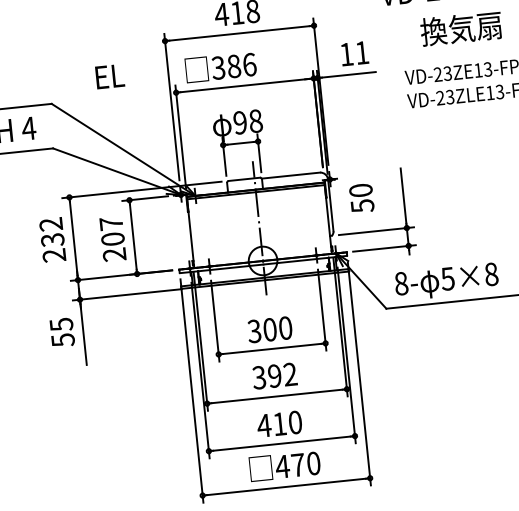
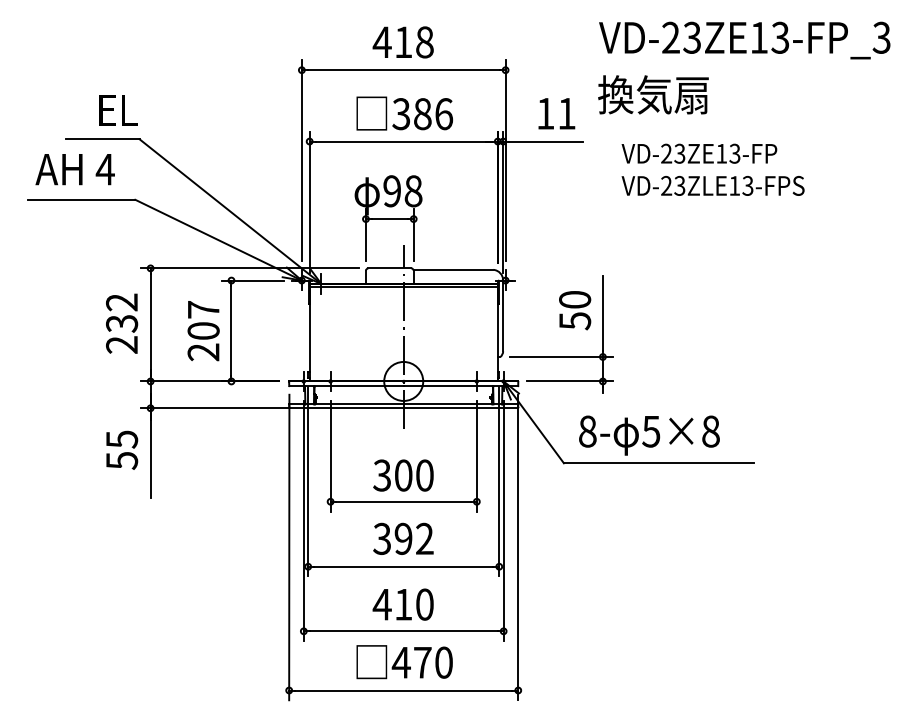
text: (461, 28) -> (653, 94), moved
text: (220, 67) -> (404, 113), moved
text: (110, 76) -> (118, 110), moved
text: (362, 198) -> (575, 310), moved

